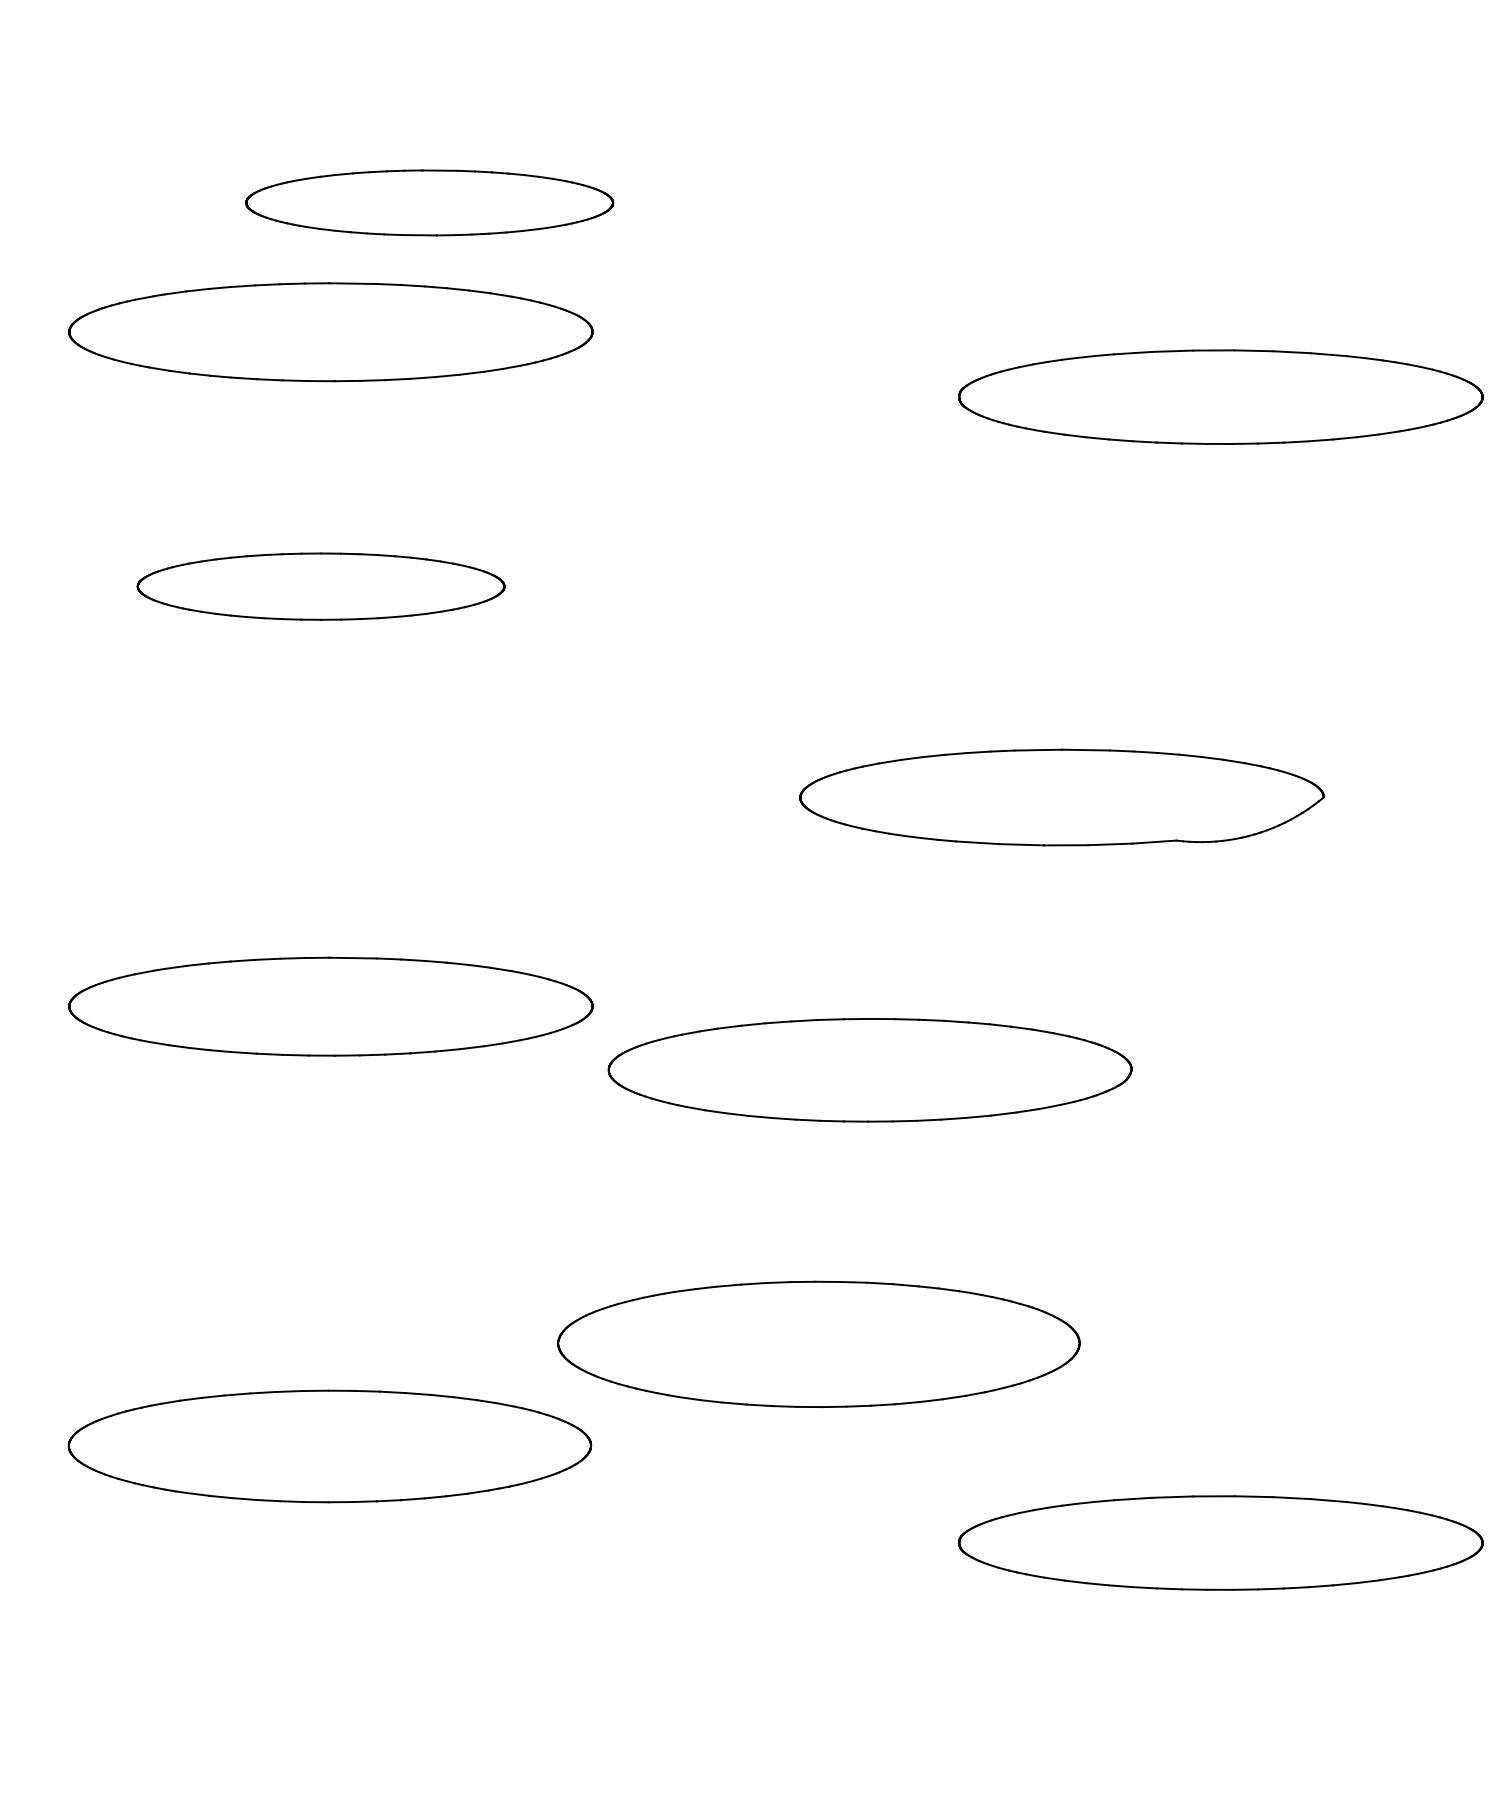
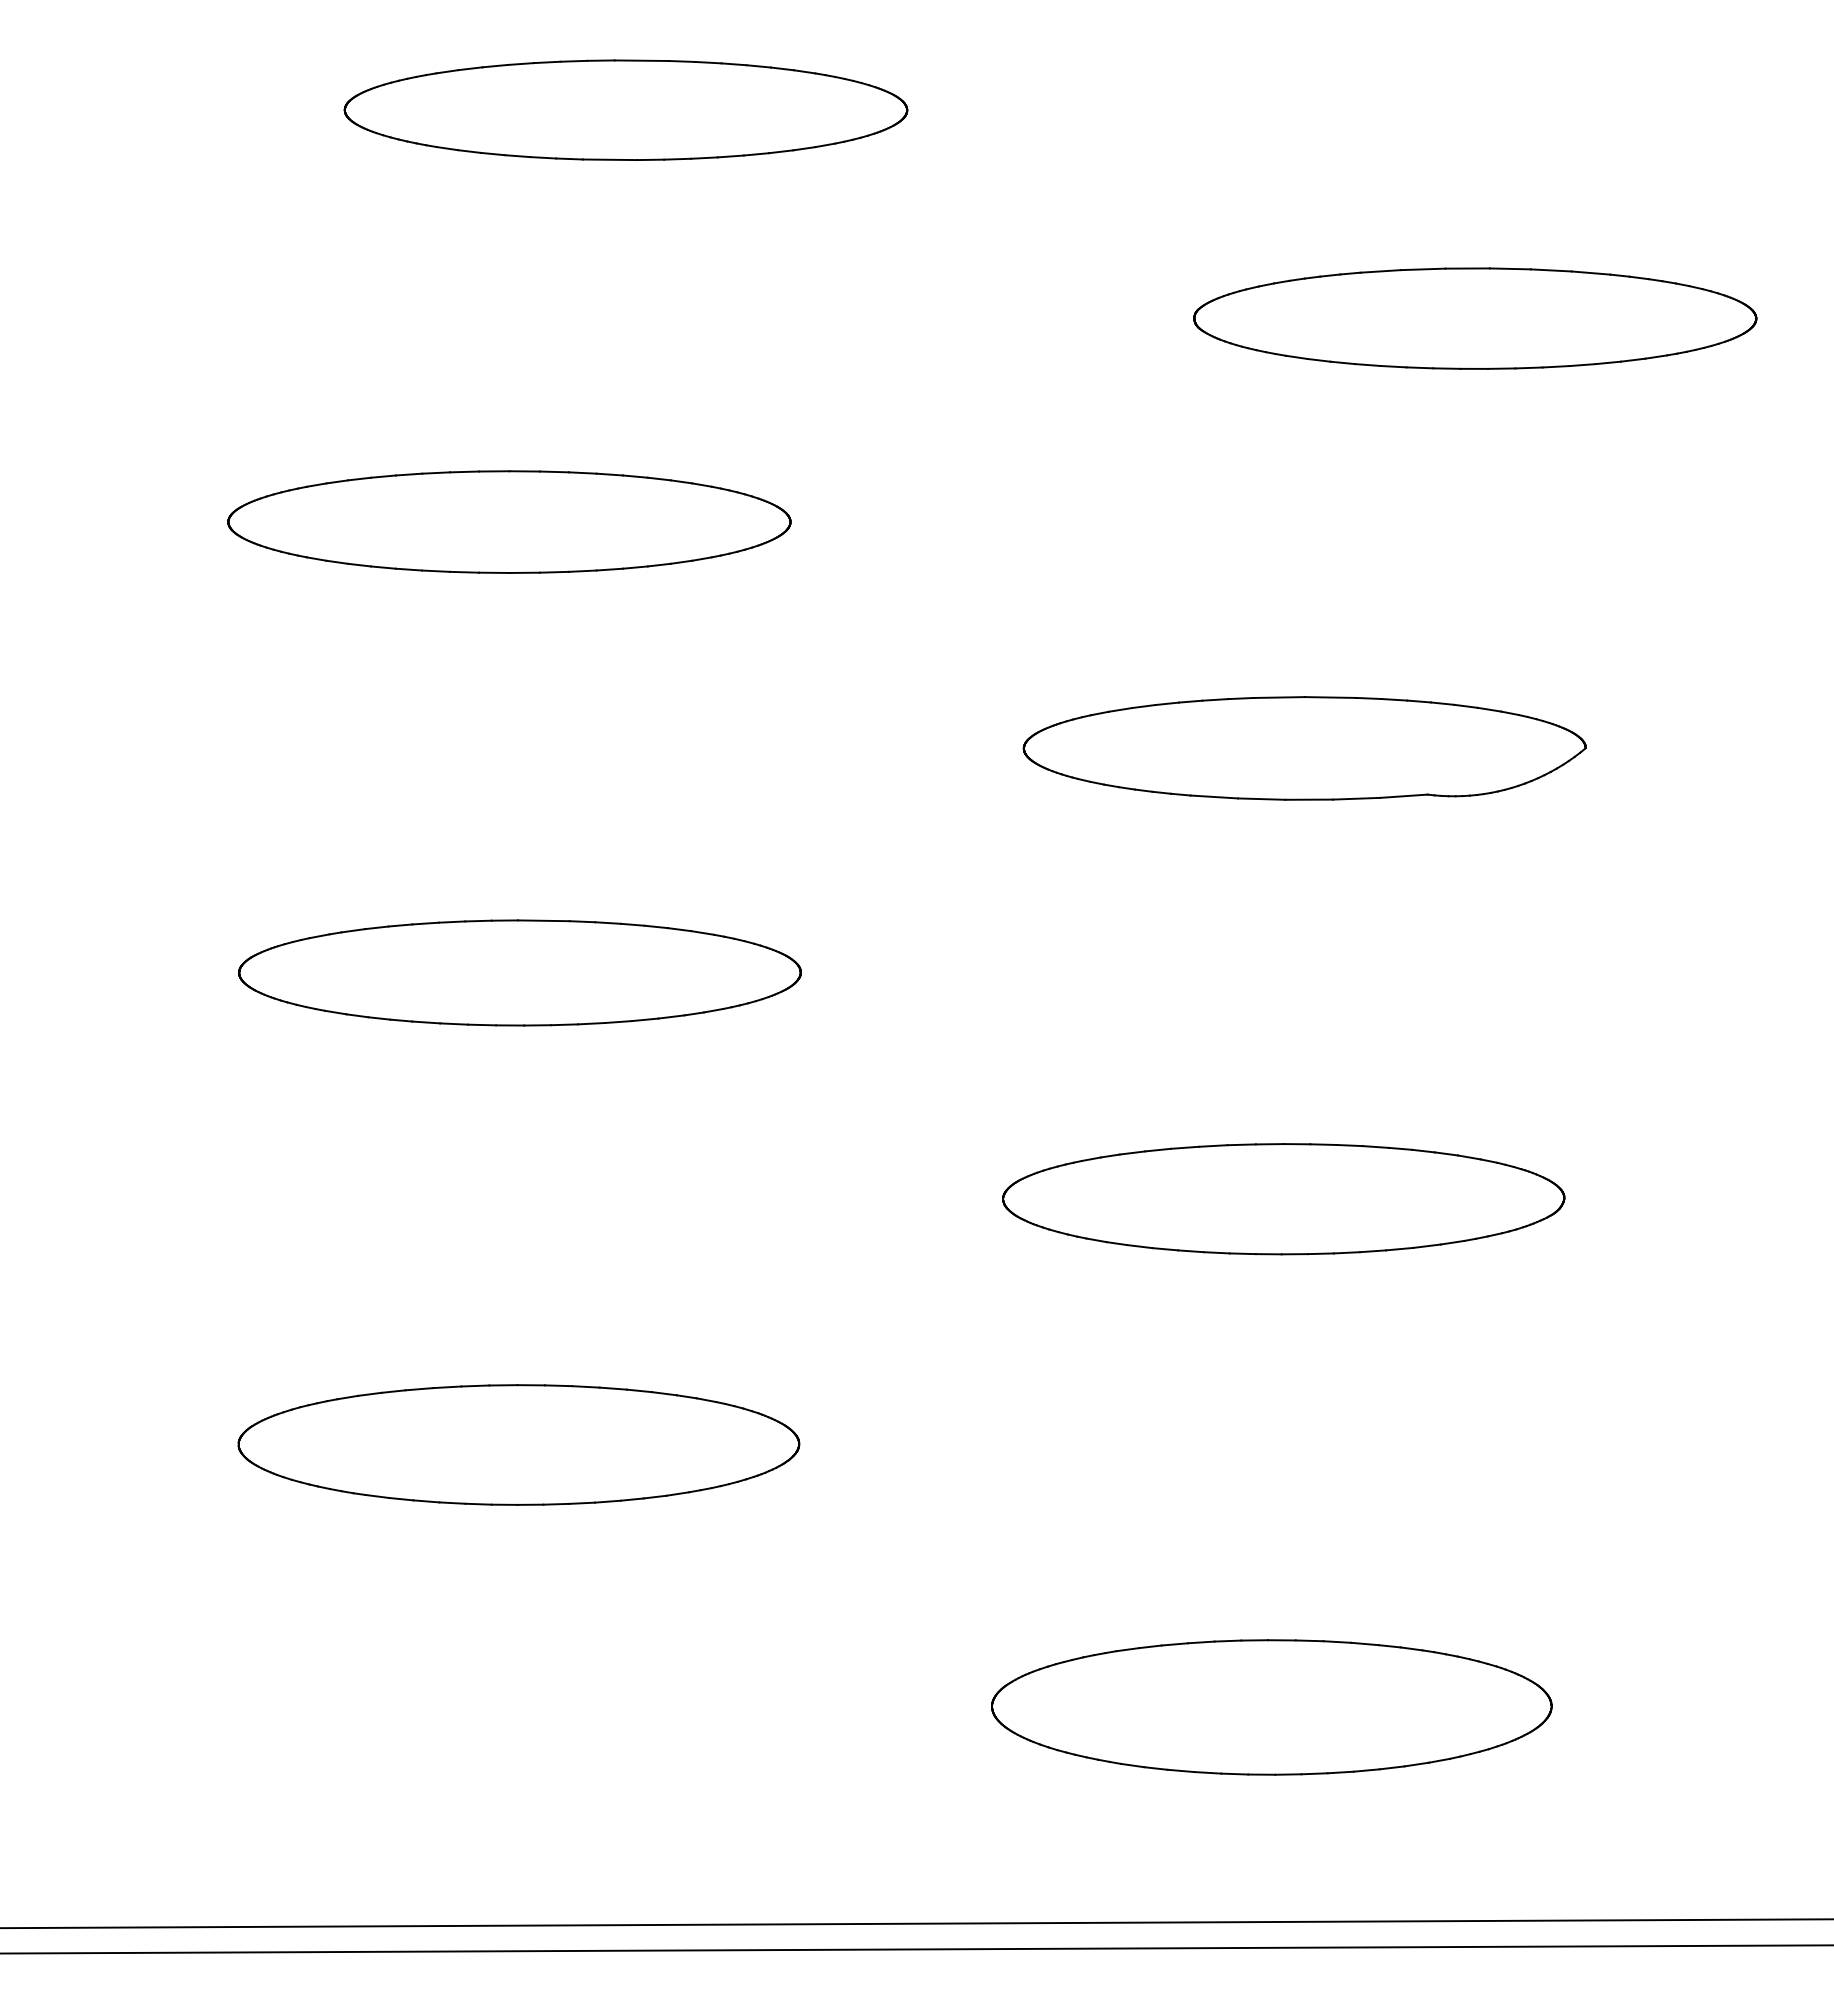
part: (429, 202) -> (625, 109), size x1.43
part: (330, 331) -> (519, 248), removed
part: (321, 586) -> (509, 521), size x1.43
part: (869, 1070) -> (1283, 1199), moved
part: (818, 1344) -> (1271, 1707), moved
part: (1221, 1542) -> (1475, 1548), removed

